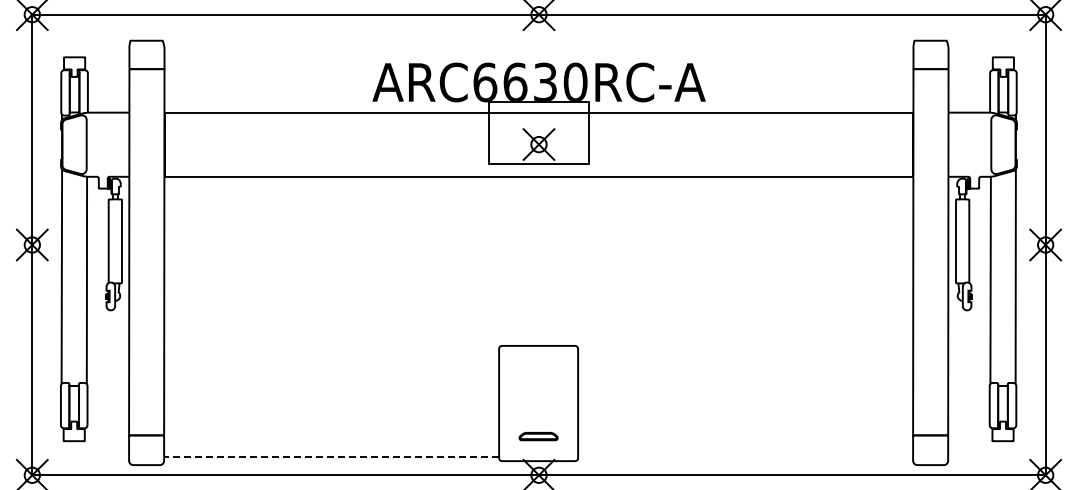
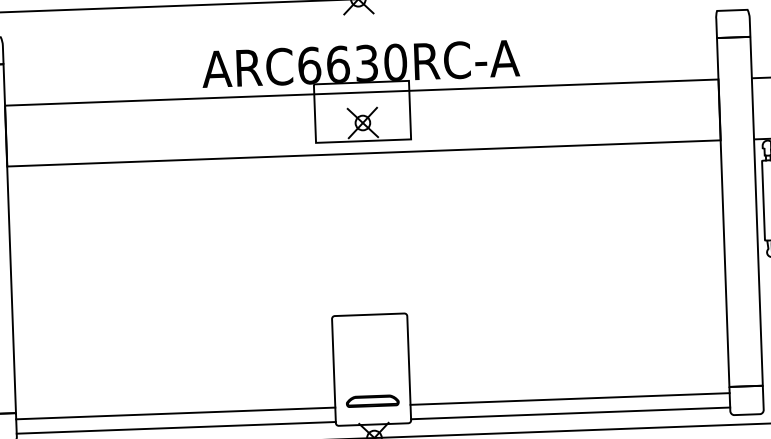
part: (538, 436) -> (372, 401), size x1.43
line: (331, 441) -> (175, 413), added
line: (745, 441) -> (569, 398), added
line: (331, 457) -> (176, 428), dashed -> solid
line: (745, 457) -> (570, 413), added

